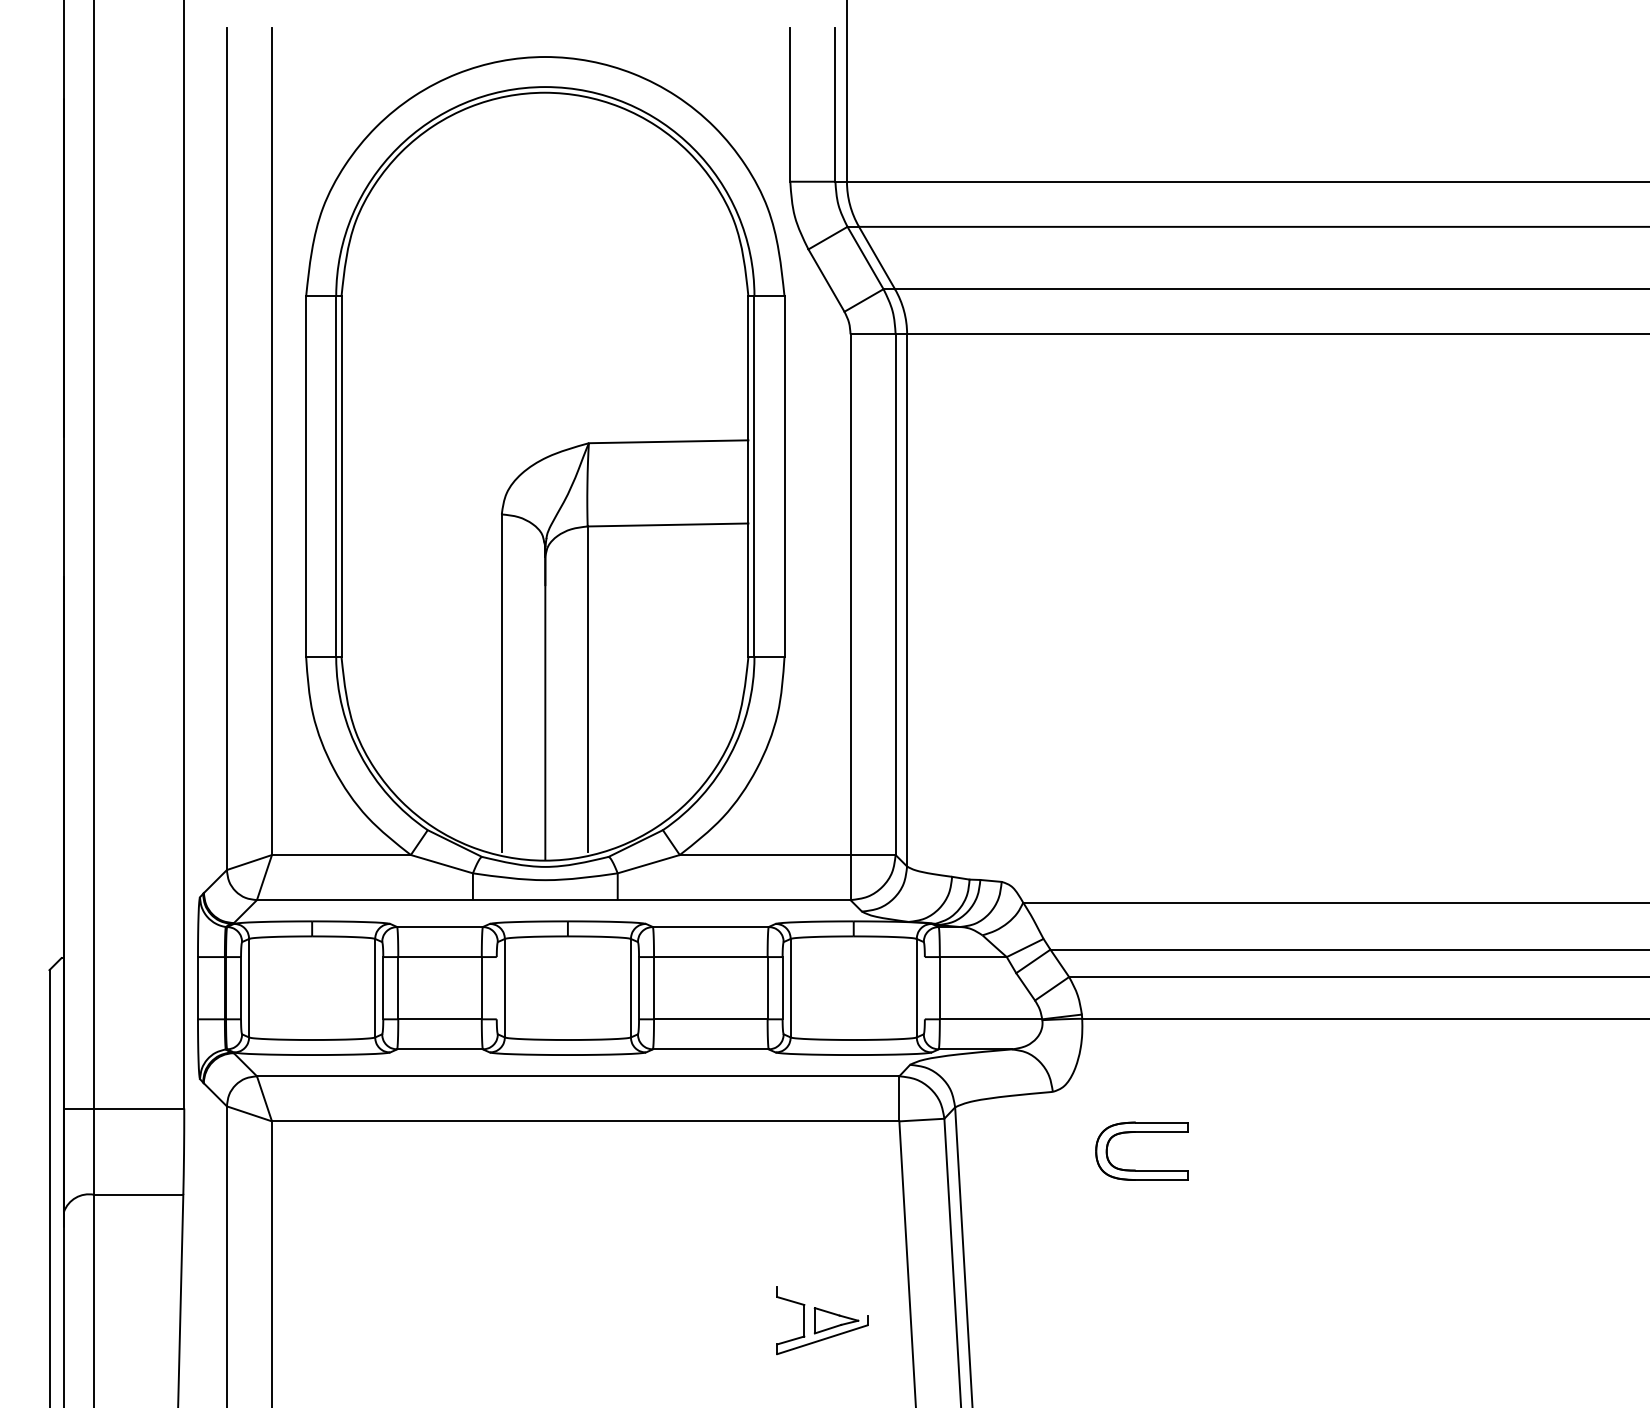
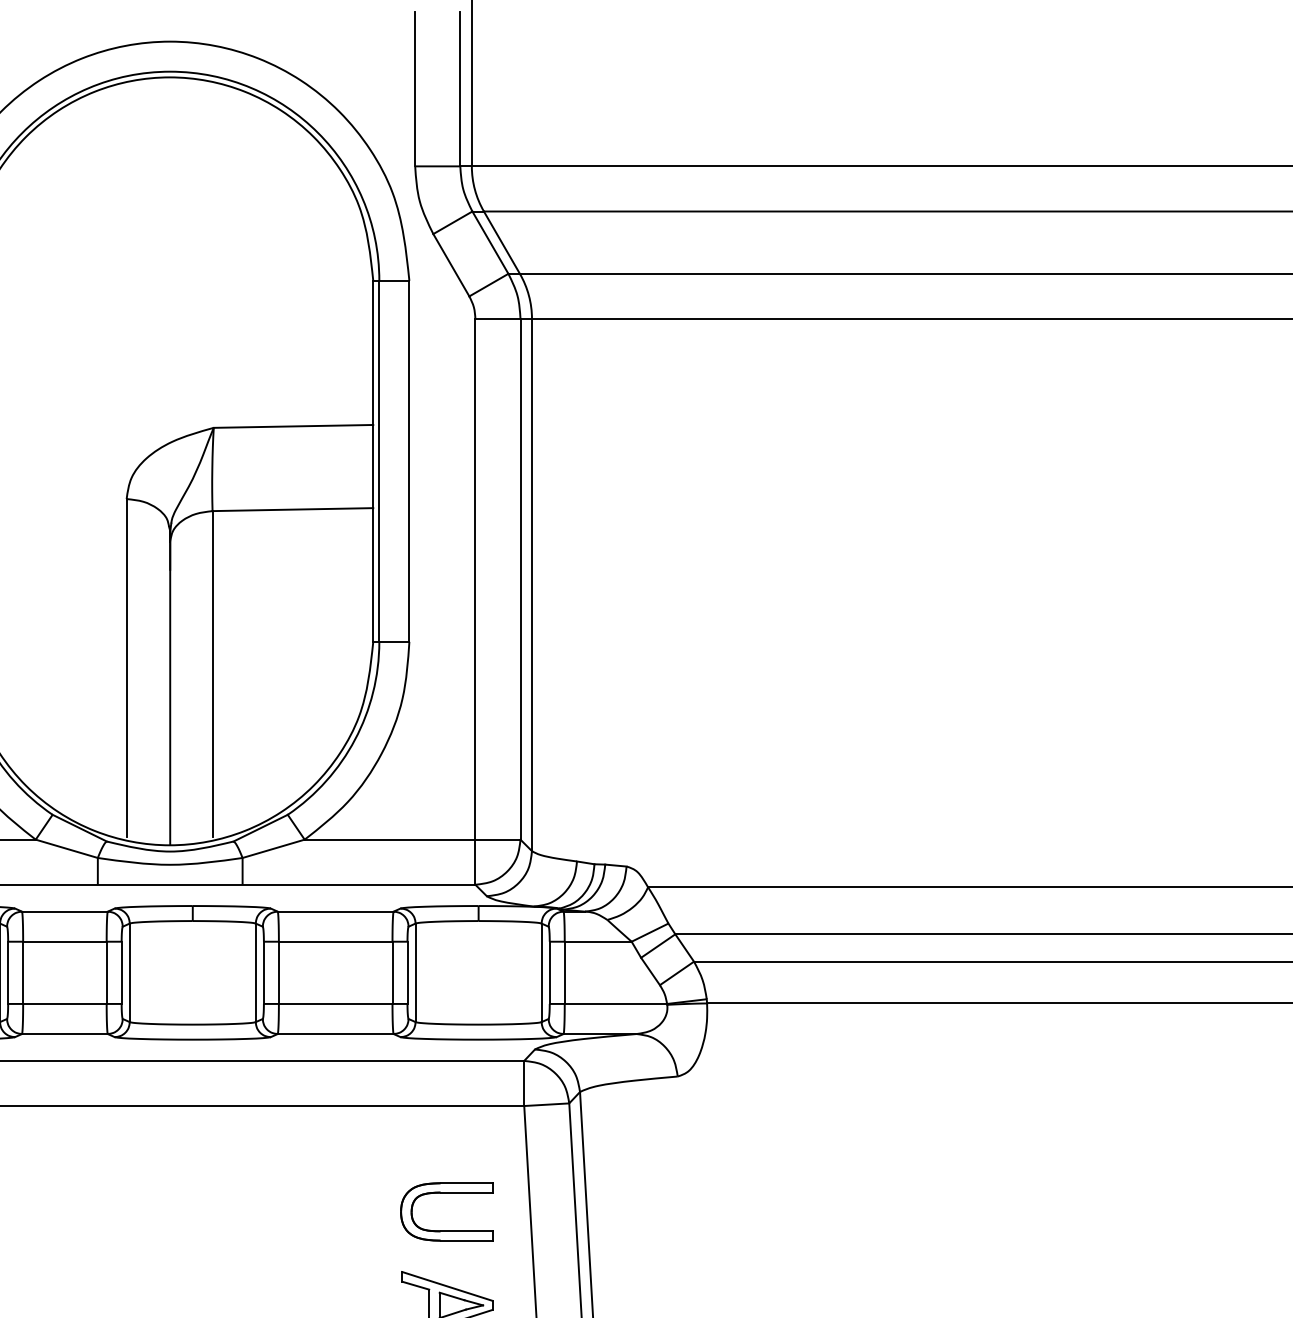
line: (496, 988) -> (121, 973), added
line: (924, 988) -> (549, 973), added
part: (1141, 1132) -> (446, 1193), moved
line: (822, 1301) -> (447, 1286), added

